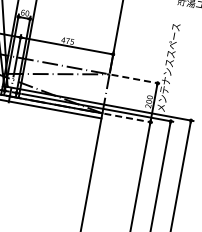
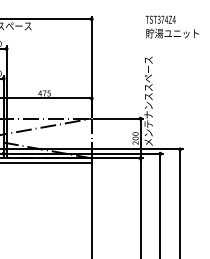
line: (135, 79) -> (118, 118), dashed -> solid
line: (128, 118) -> (118, 158), dashed -> solid

